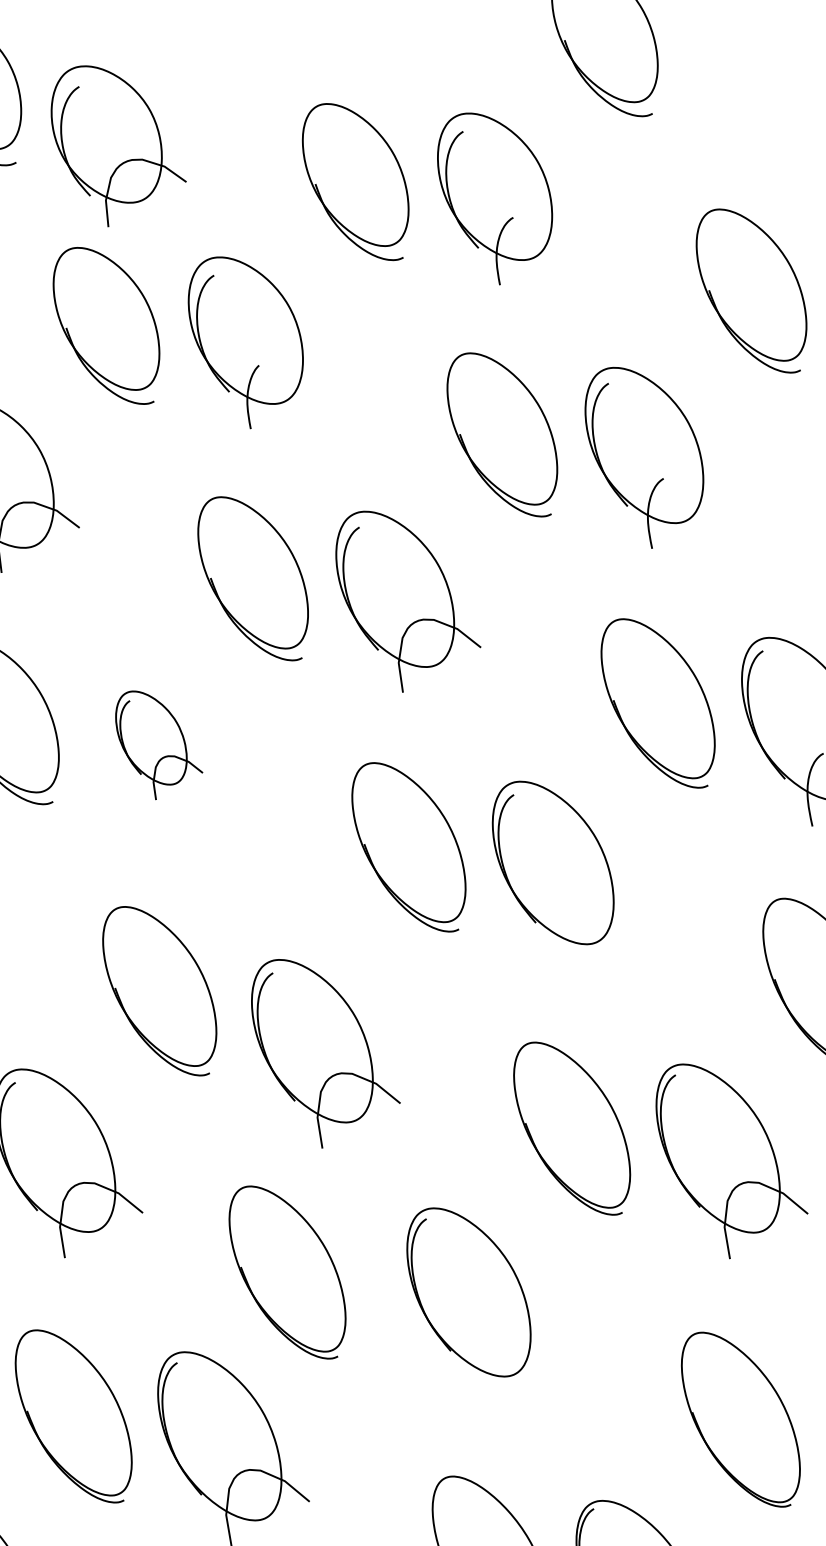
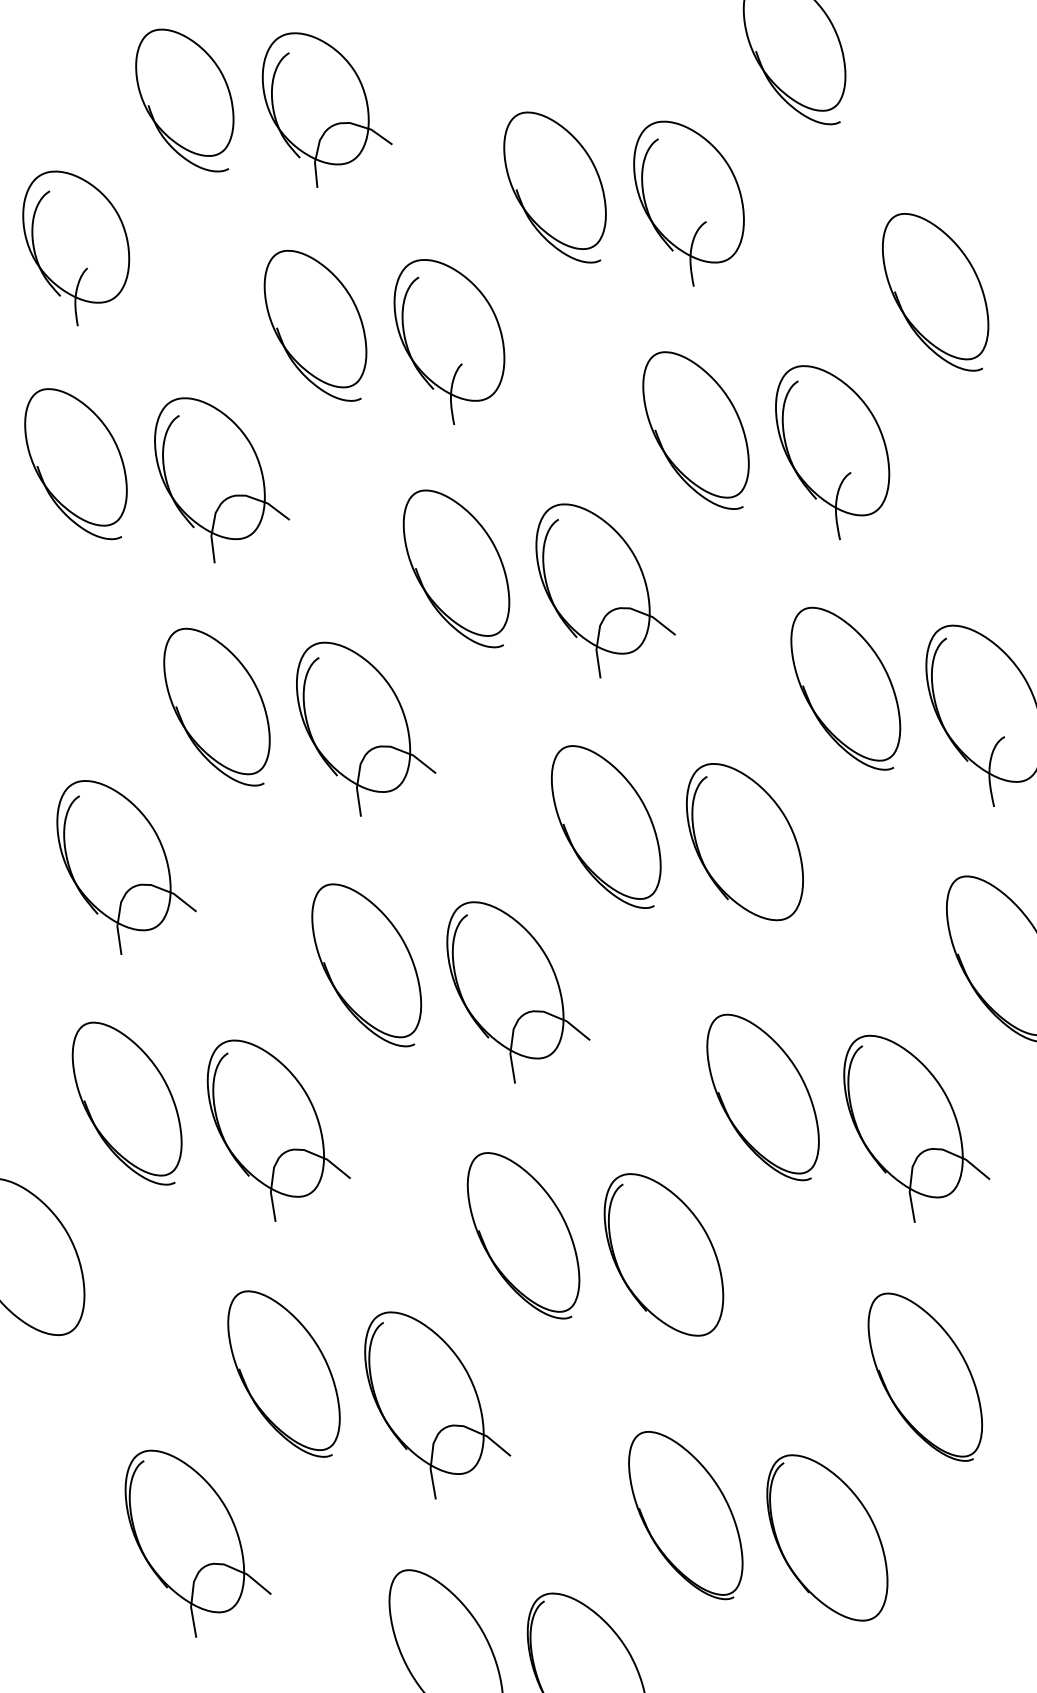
part: (117, 145) -> (326, 109), moved
part: (159, 744) -> (366, 728), size x1.67
part: (325, 1053) -> (518, 992), moved
part: (287, 1272) -> (523, 1235), moved

